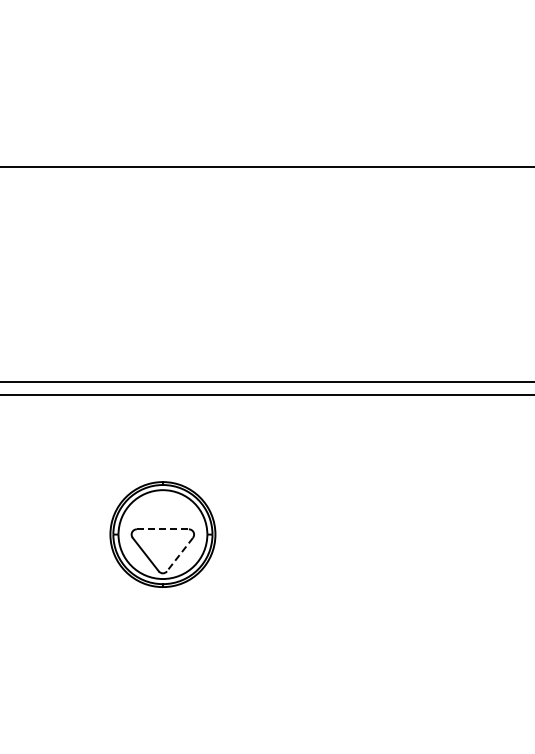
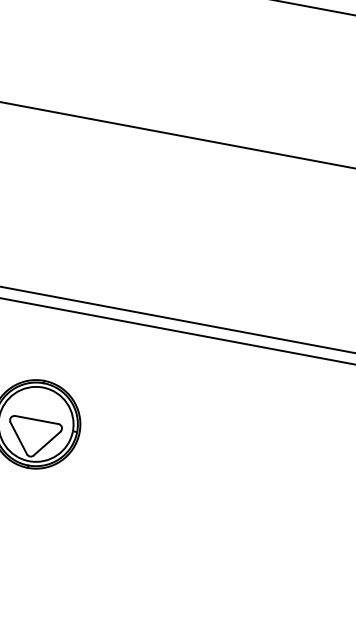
line: (162, 529) -> (36, 420), dashed -> solid
line: (179, 554) -> (46, 443), dashed -> solid

